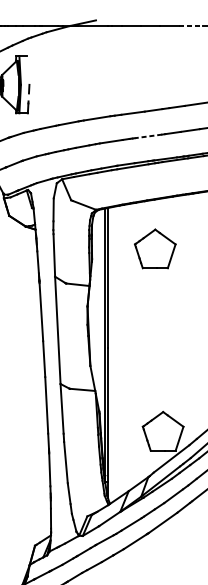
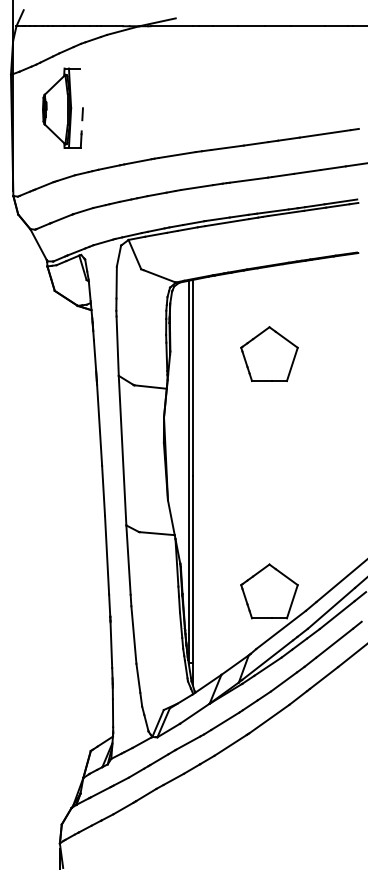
line: (191, 26) -> (308, 26), dashed -> solid
line: (148, 136) -> (248, 180), dashed -> solid
part: (155, 248) -> (269, 353), moved

